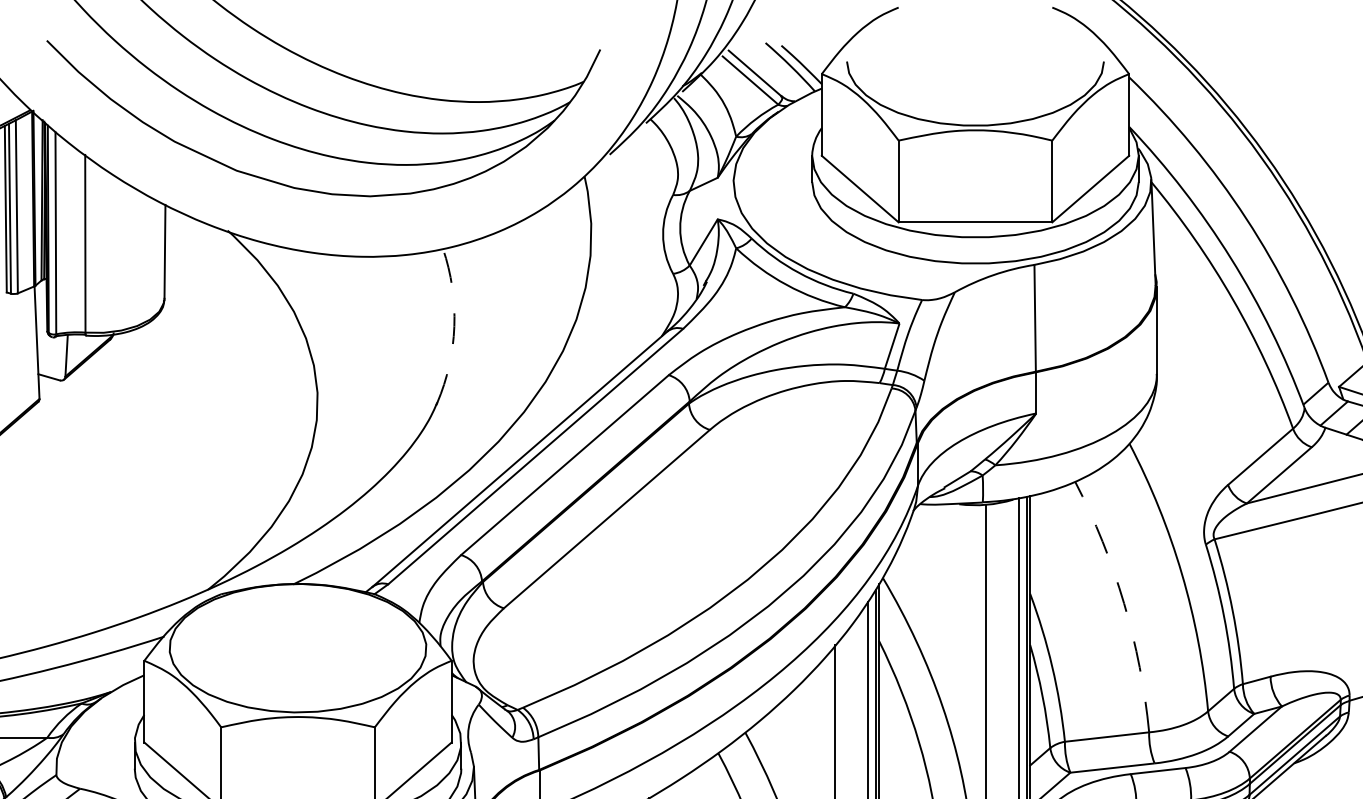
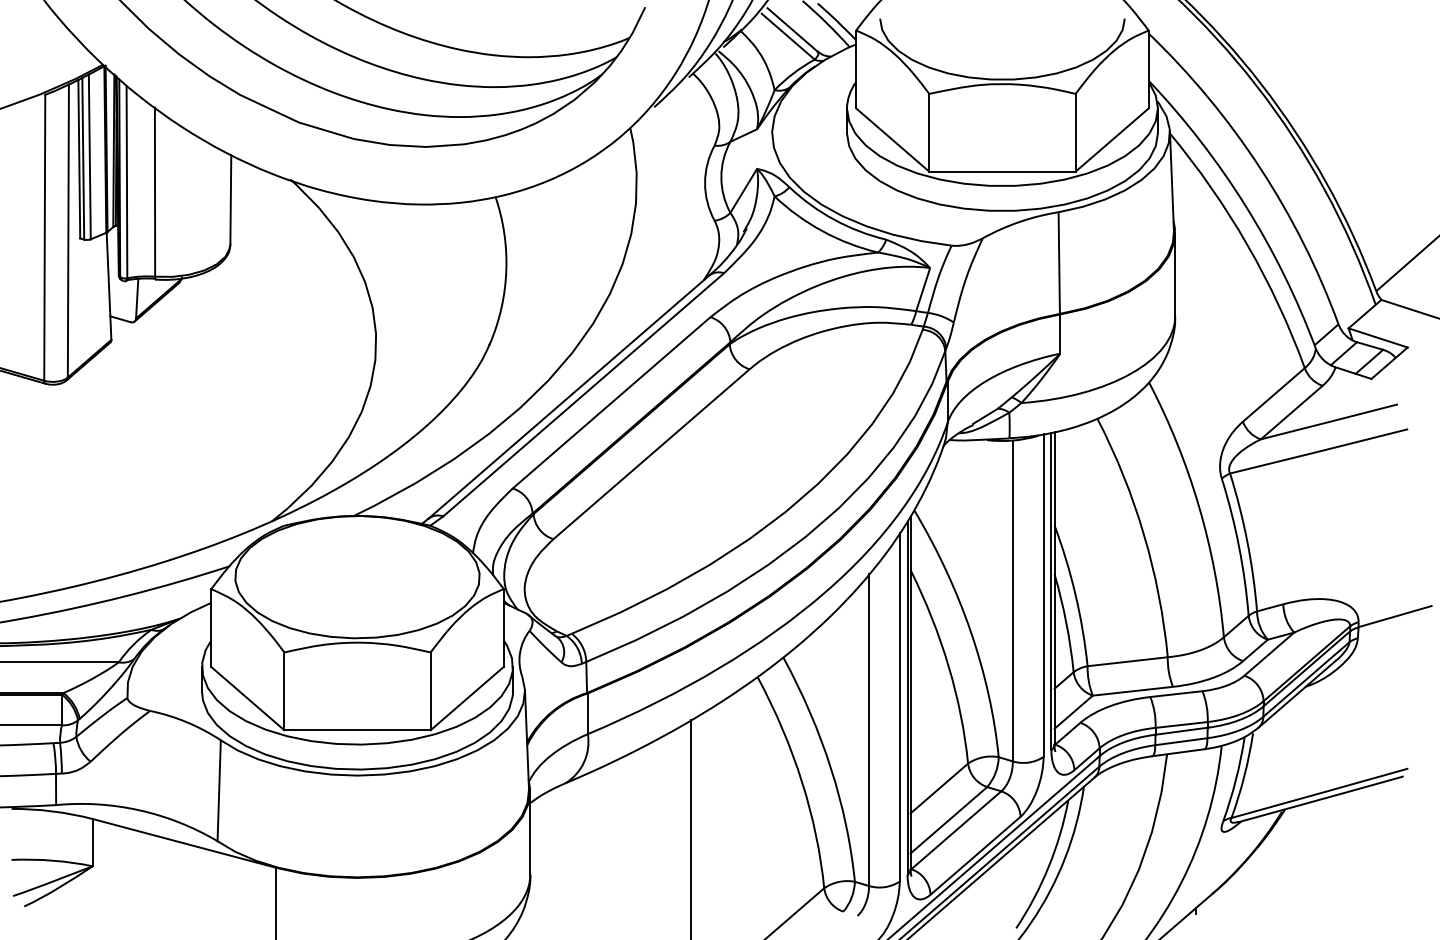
arc: (454, 326) -> (506, 270), dashed -> solid
arc: (1123, 603) -> (1143, 534), dashed -> solid

